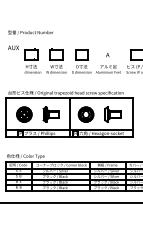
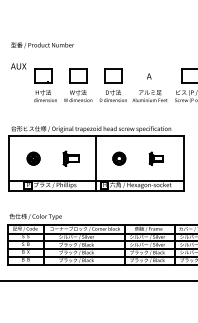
part: (24, 114) -> (33, 158), size x0.6
part: (50, 114) -> (70, 158), size x0.7
part: (86, 114) -> (119, 158), size x0.6
part: (112, 114) -> (155, 158), size x0.6

